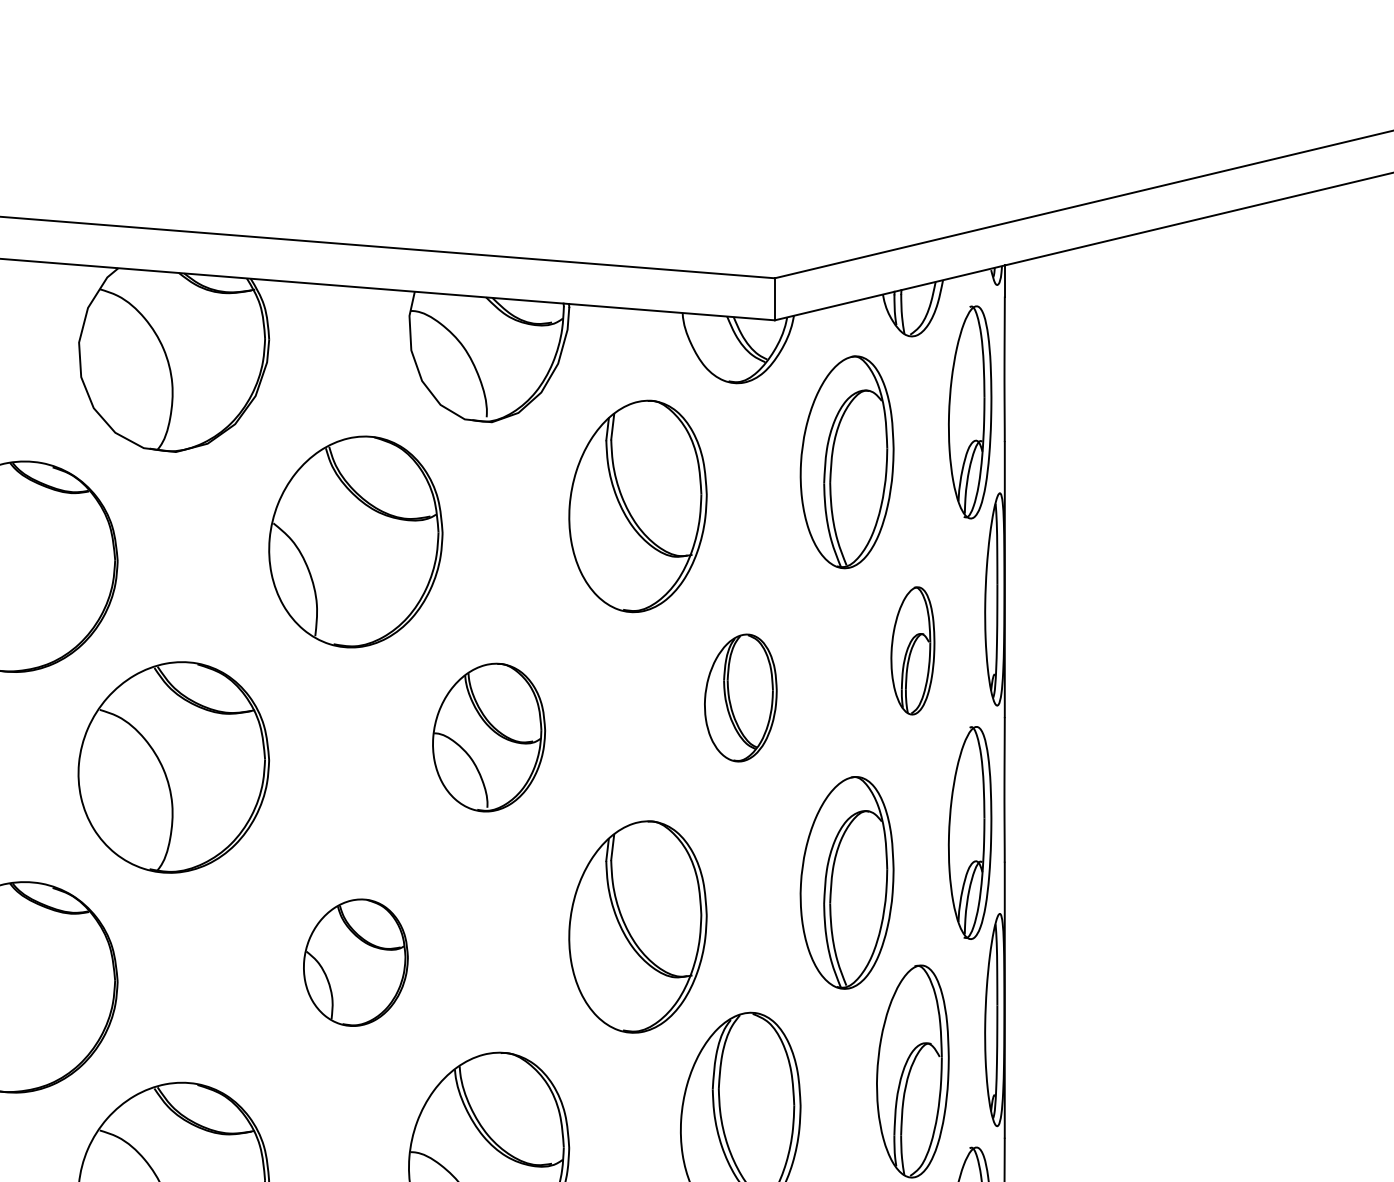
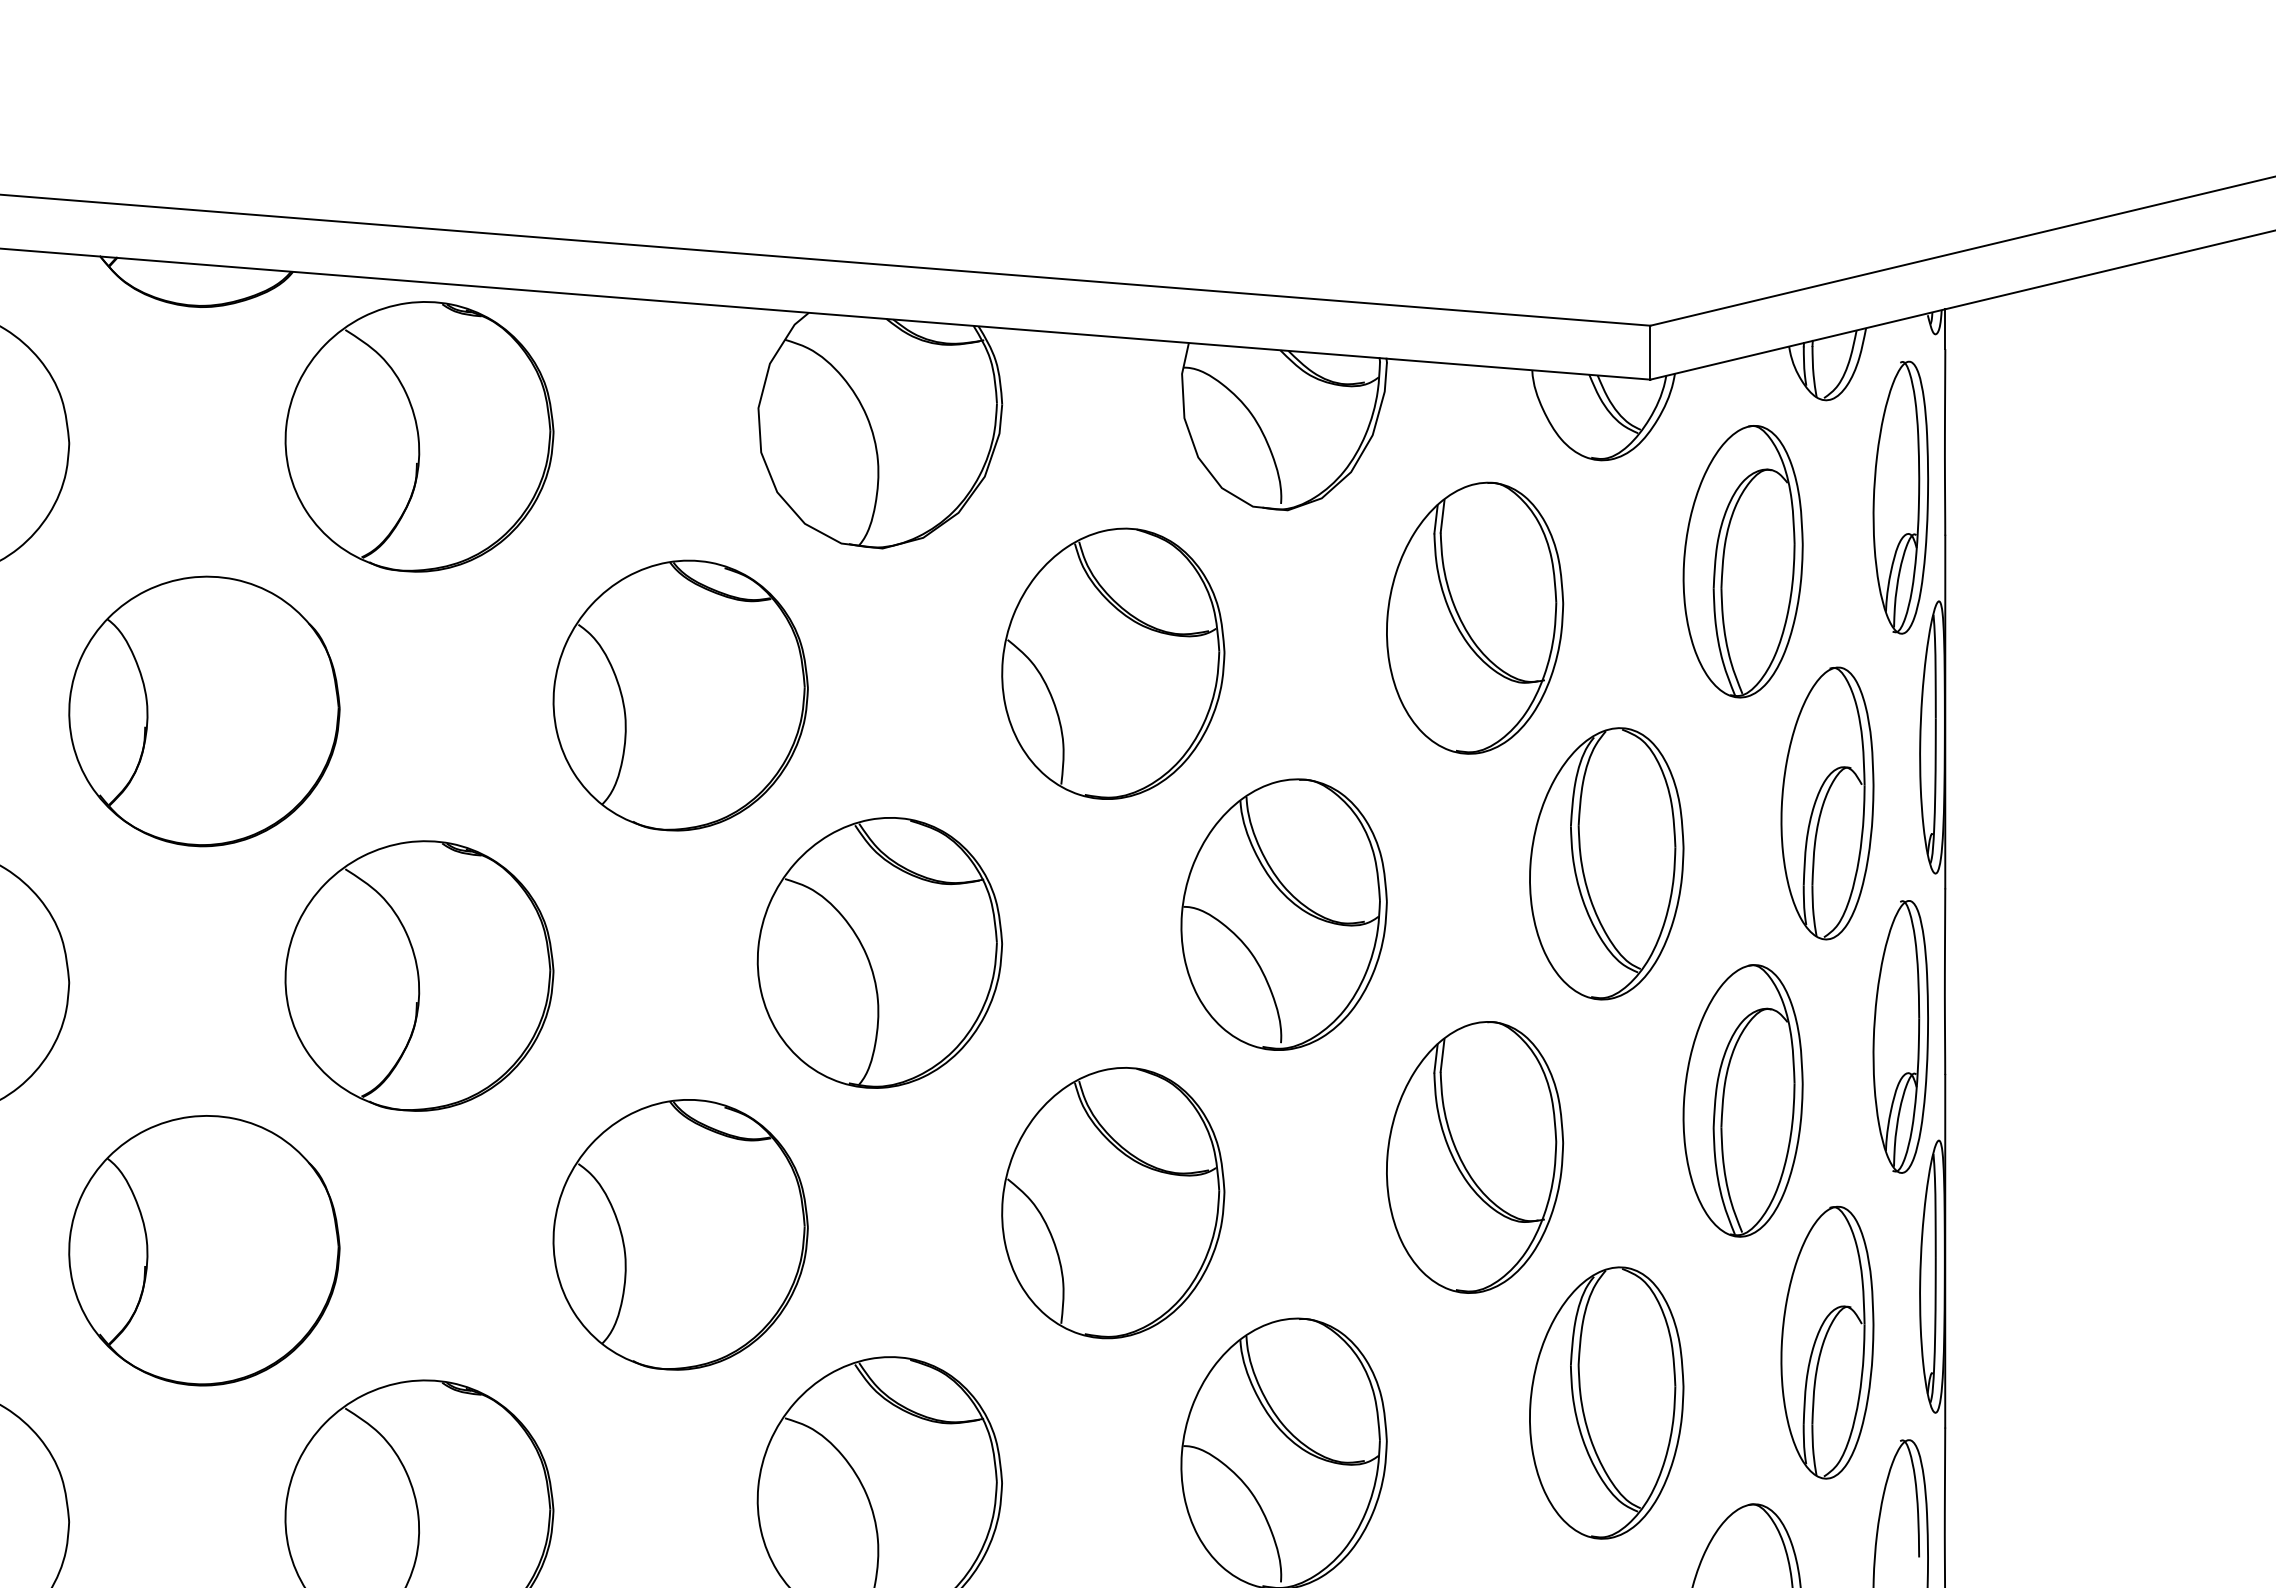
part: (912, 650) -> (1827, 803), size x1.67
part: (740, 697) -> (1606, 863), size x1.67
part: (488, 737) -> (1283, 914), size x1.43
part: (356, 962) -> (1113, 1203), size x1.67

